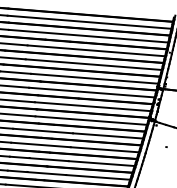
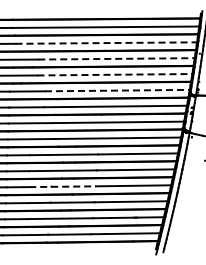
line: (88, 36) -> (106, 43), solid -> dashed
line: (97, 50) -> (117, 58), solid -> dashed
line: (94, 64) -> (115, 74), solid -> dashed
line: (94, 78) -> (117, 90), solid -> dashed
line: (39, 158) -> (63, 186), solid -> dashed

